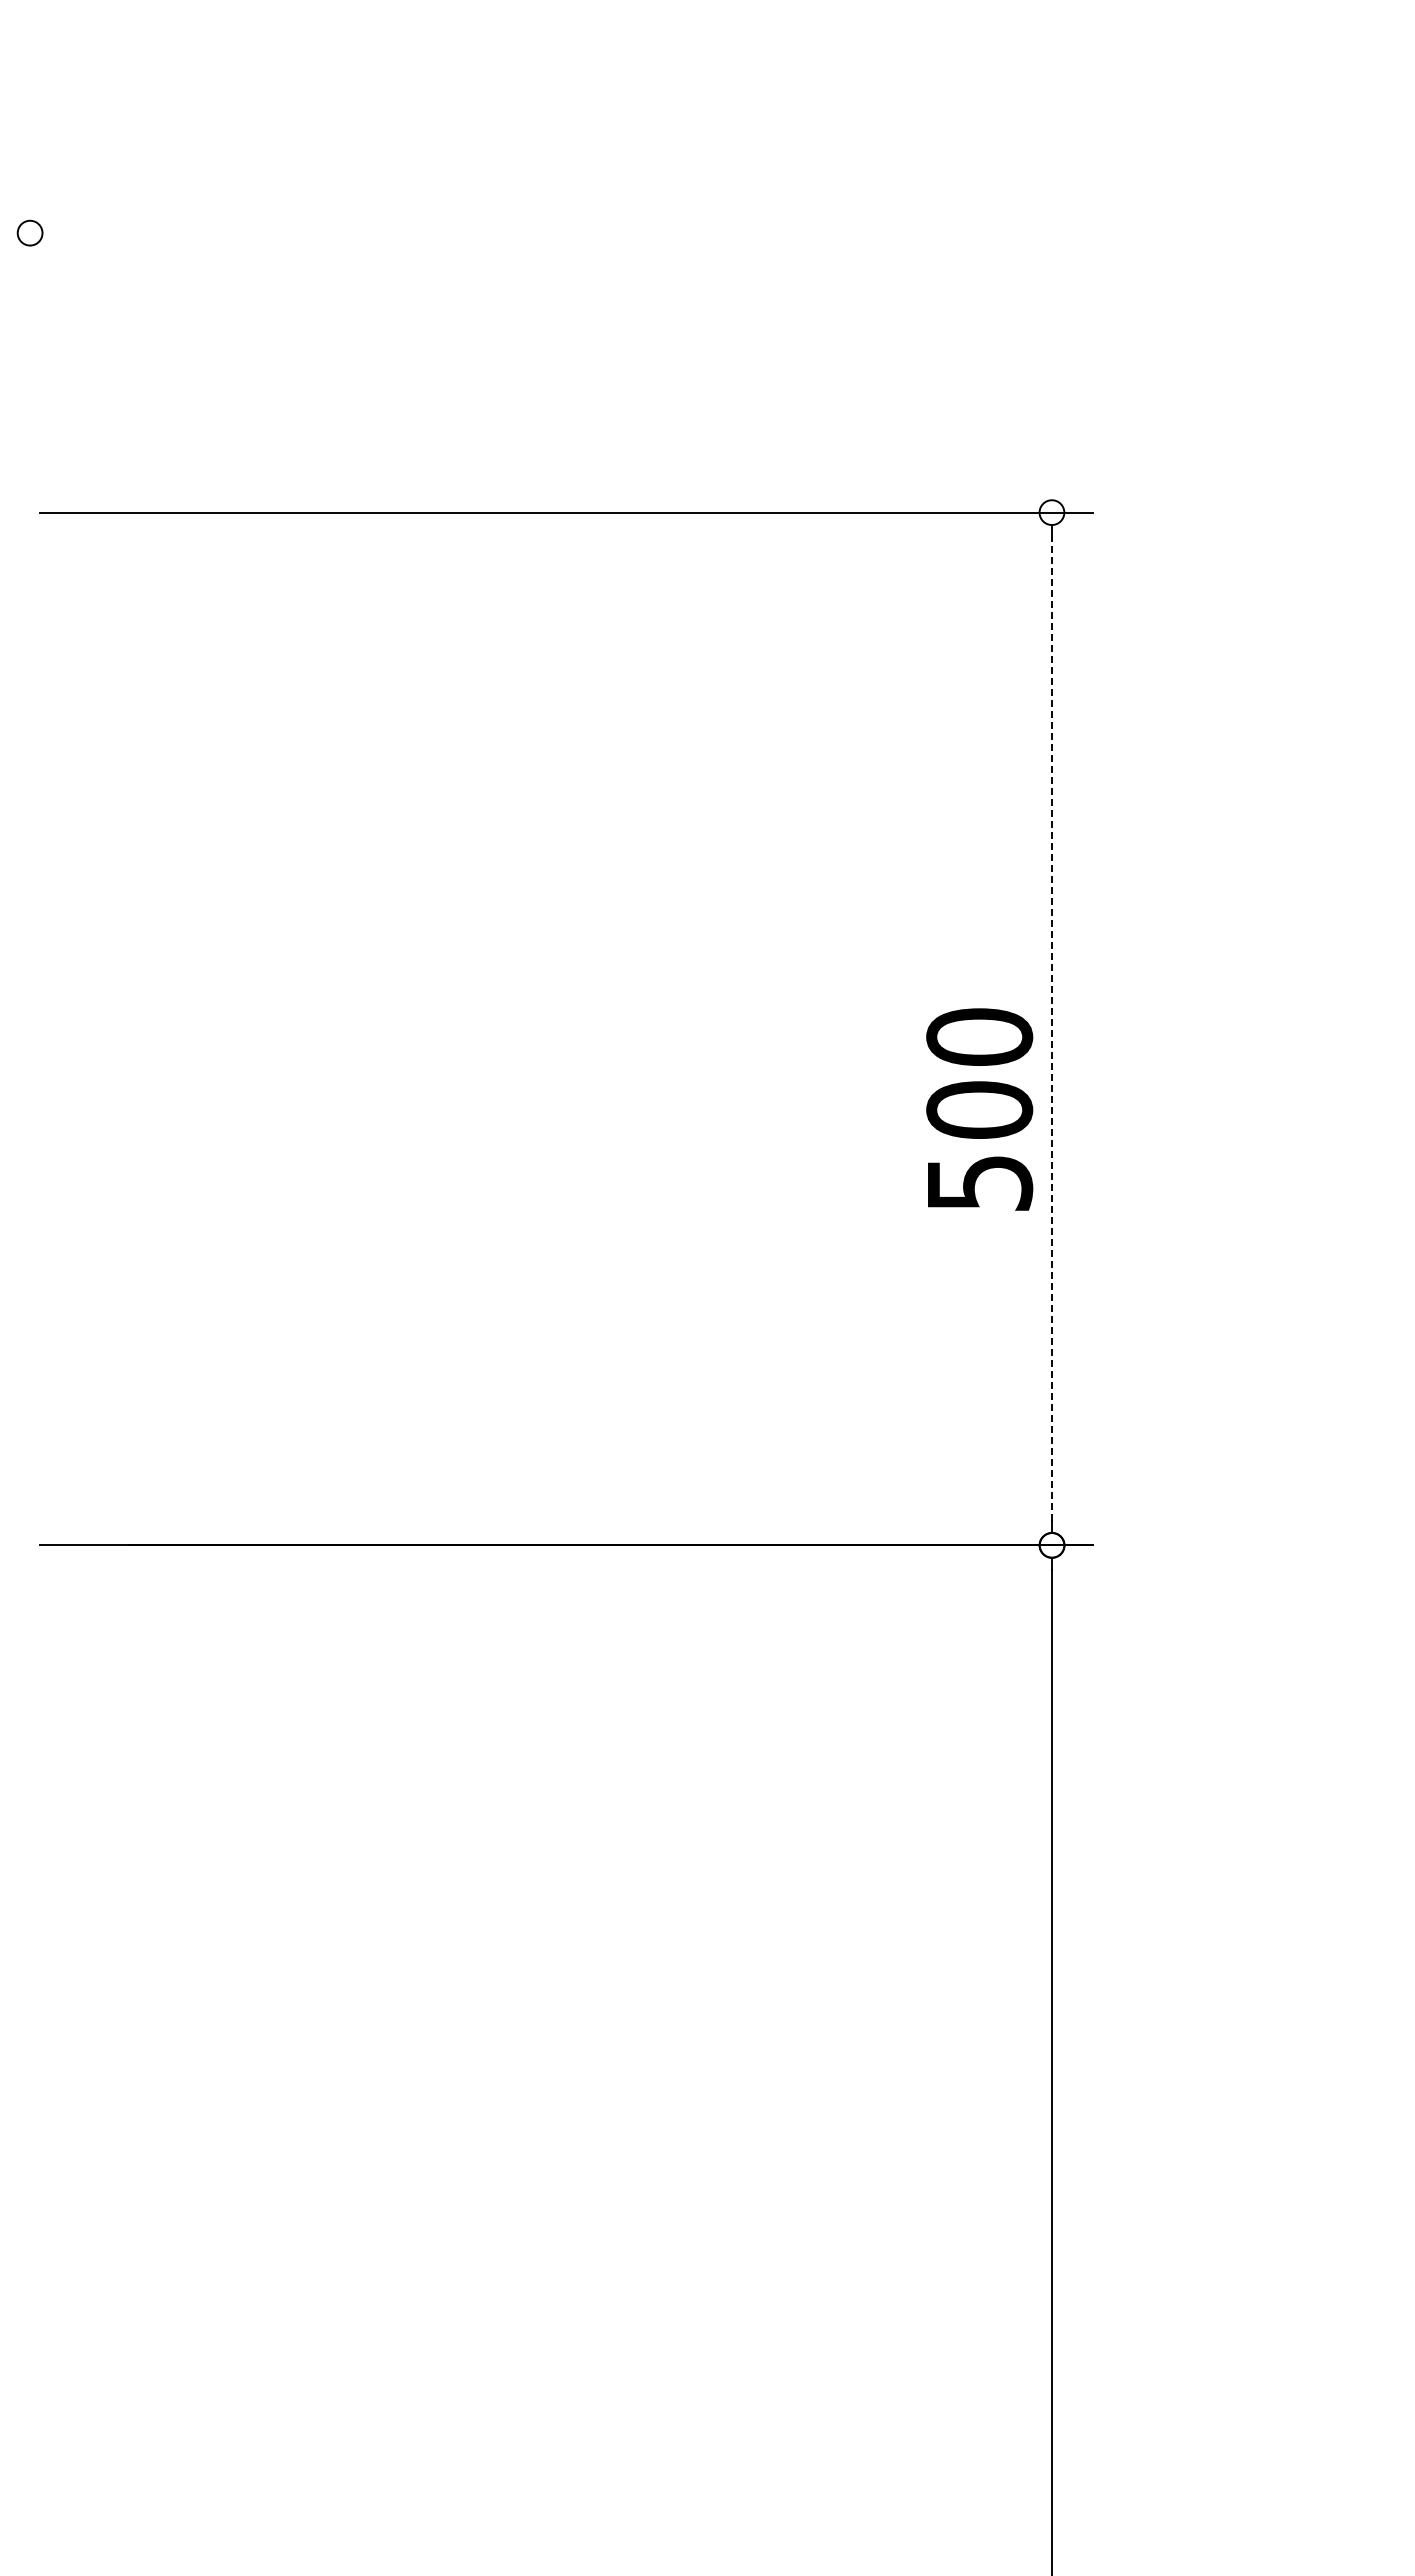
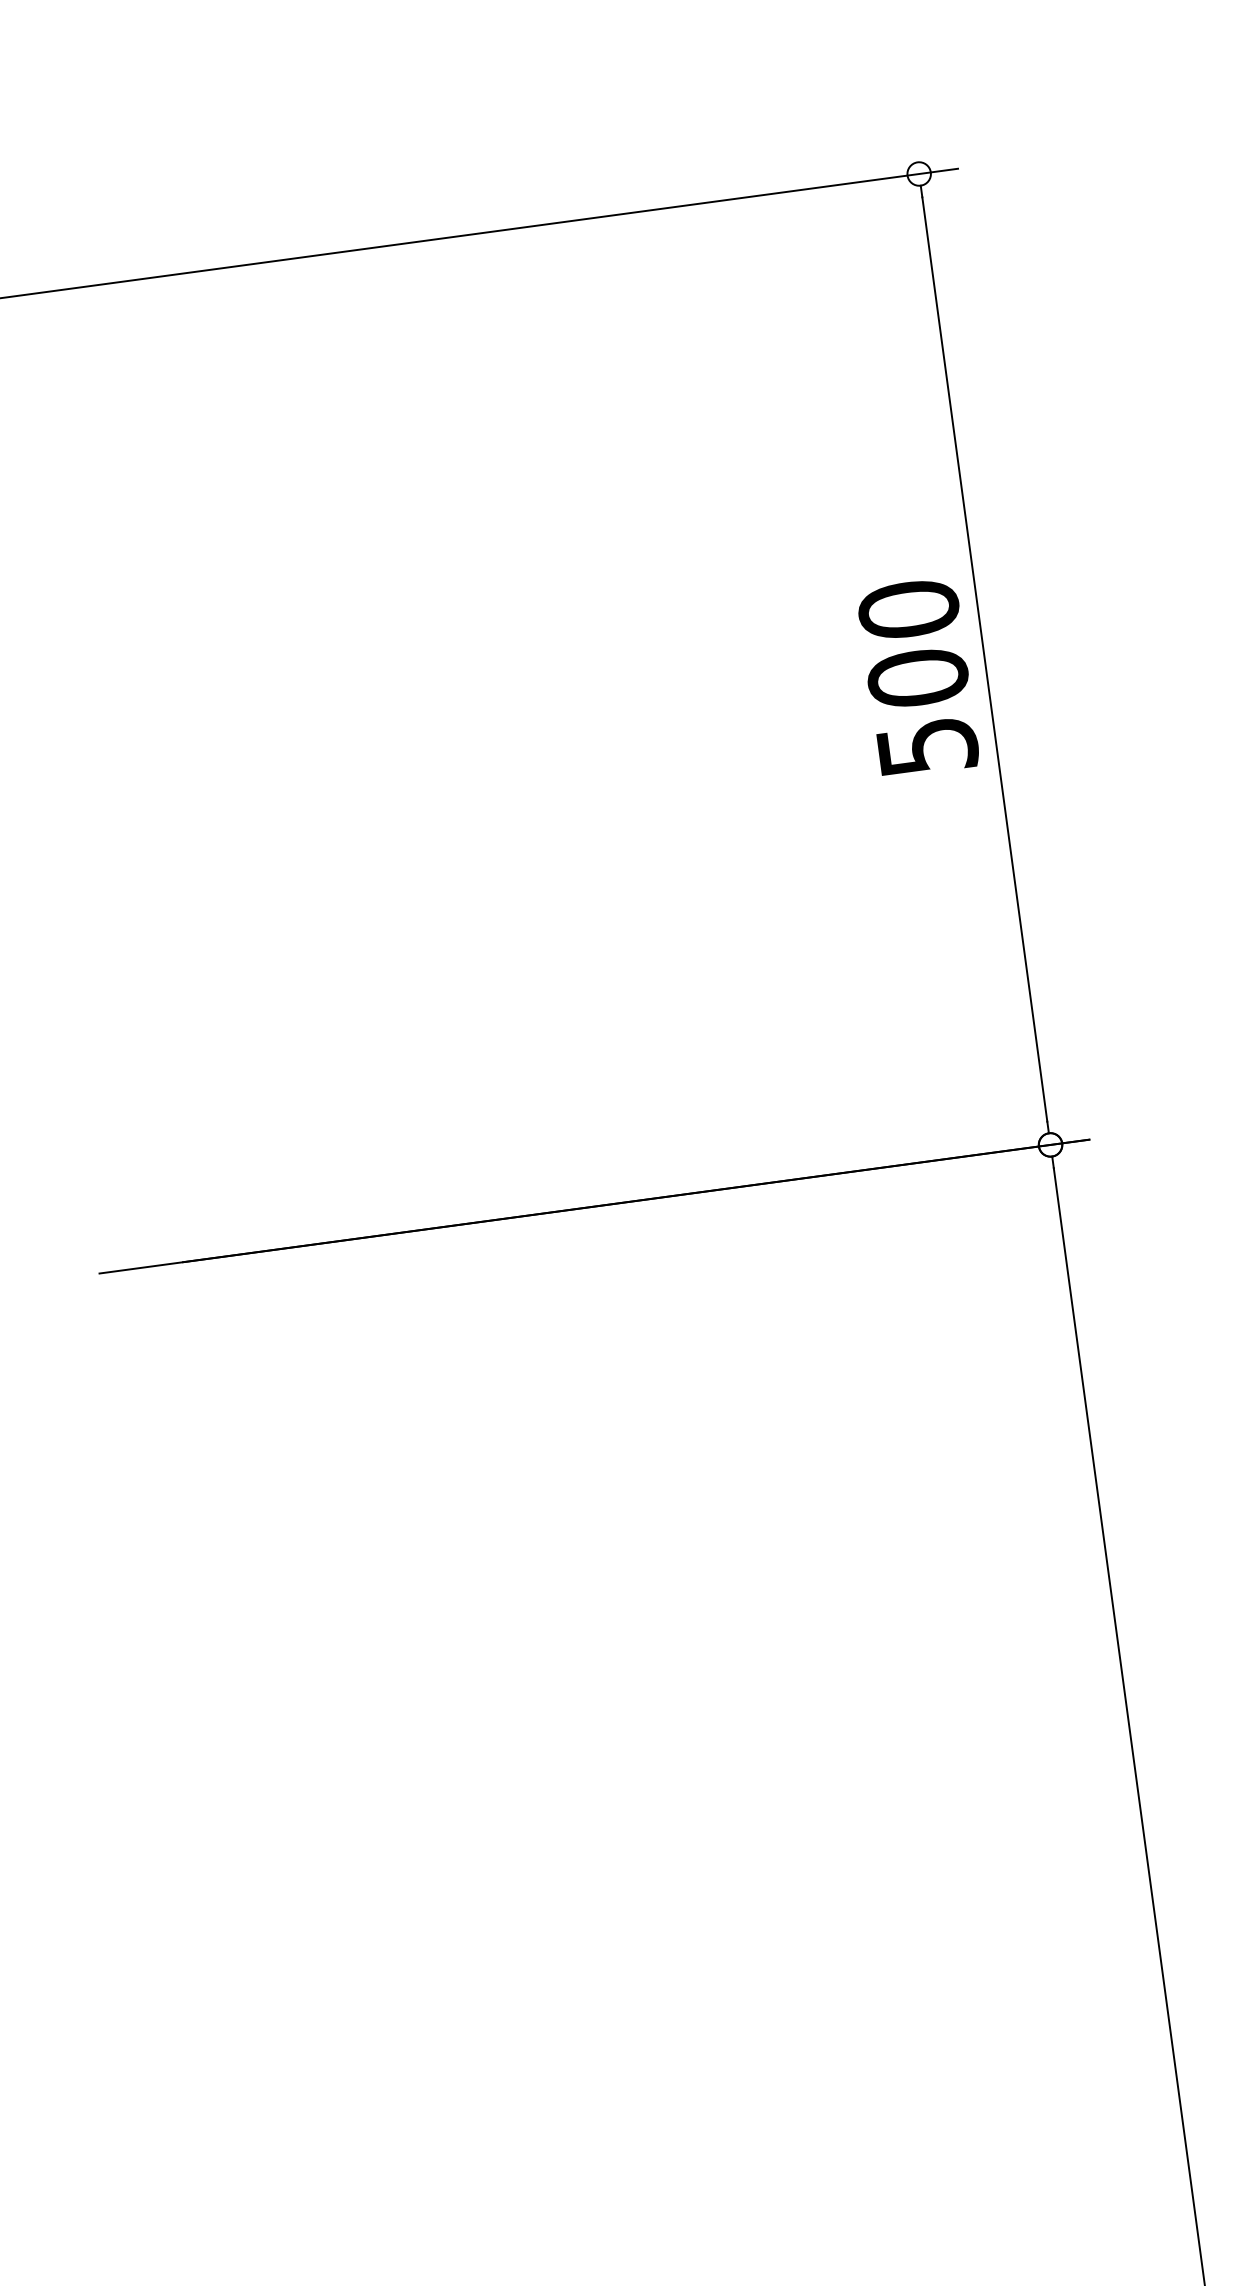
line: (1051, 1029) -> (984, 659), dashed -> solid
text: (979, 1109) -> (917, 677), moved

